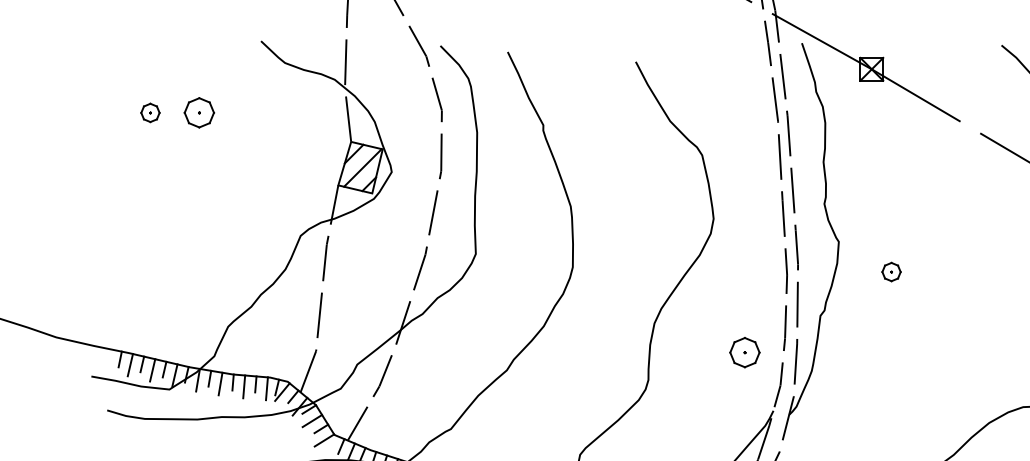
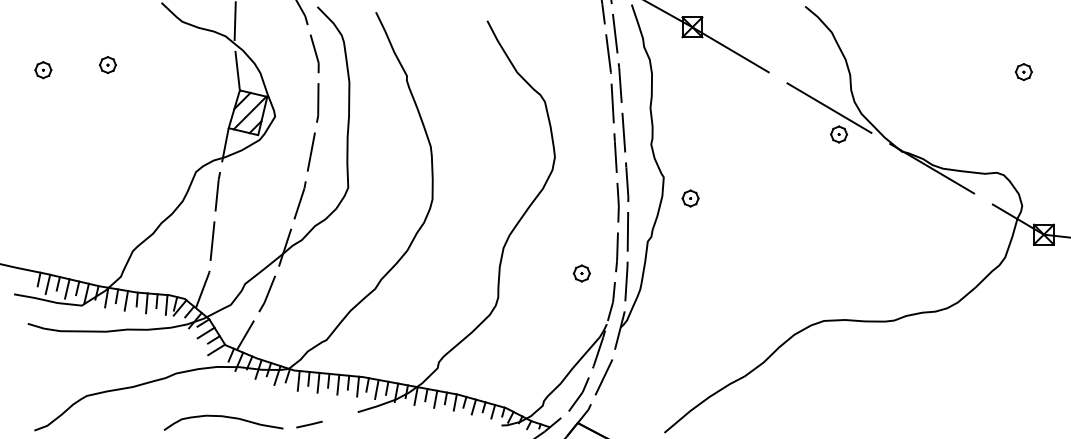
part: (198, 112) -> (107, 64), size x0.62
part: (150, 113) -> (43, 70), moved
part: (891, 272) -> (690, 198), moved
part: (744, 352) -> (581, 273), size x0.62

